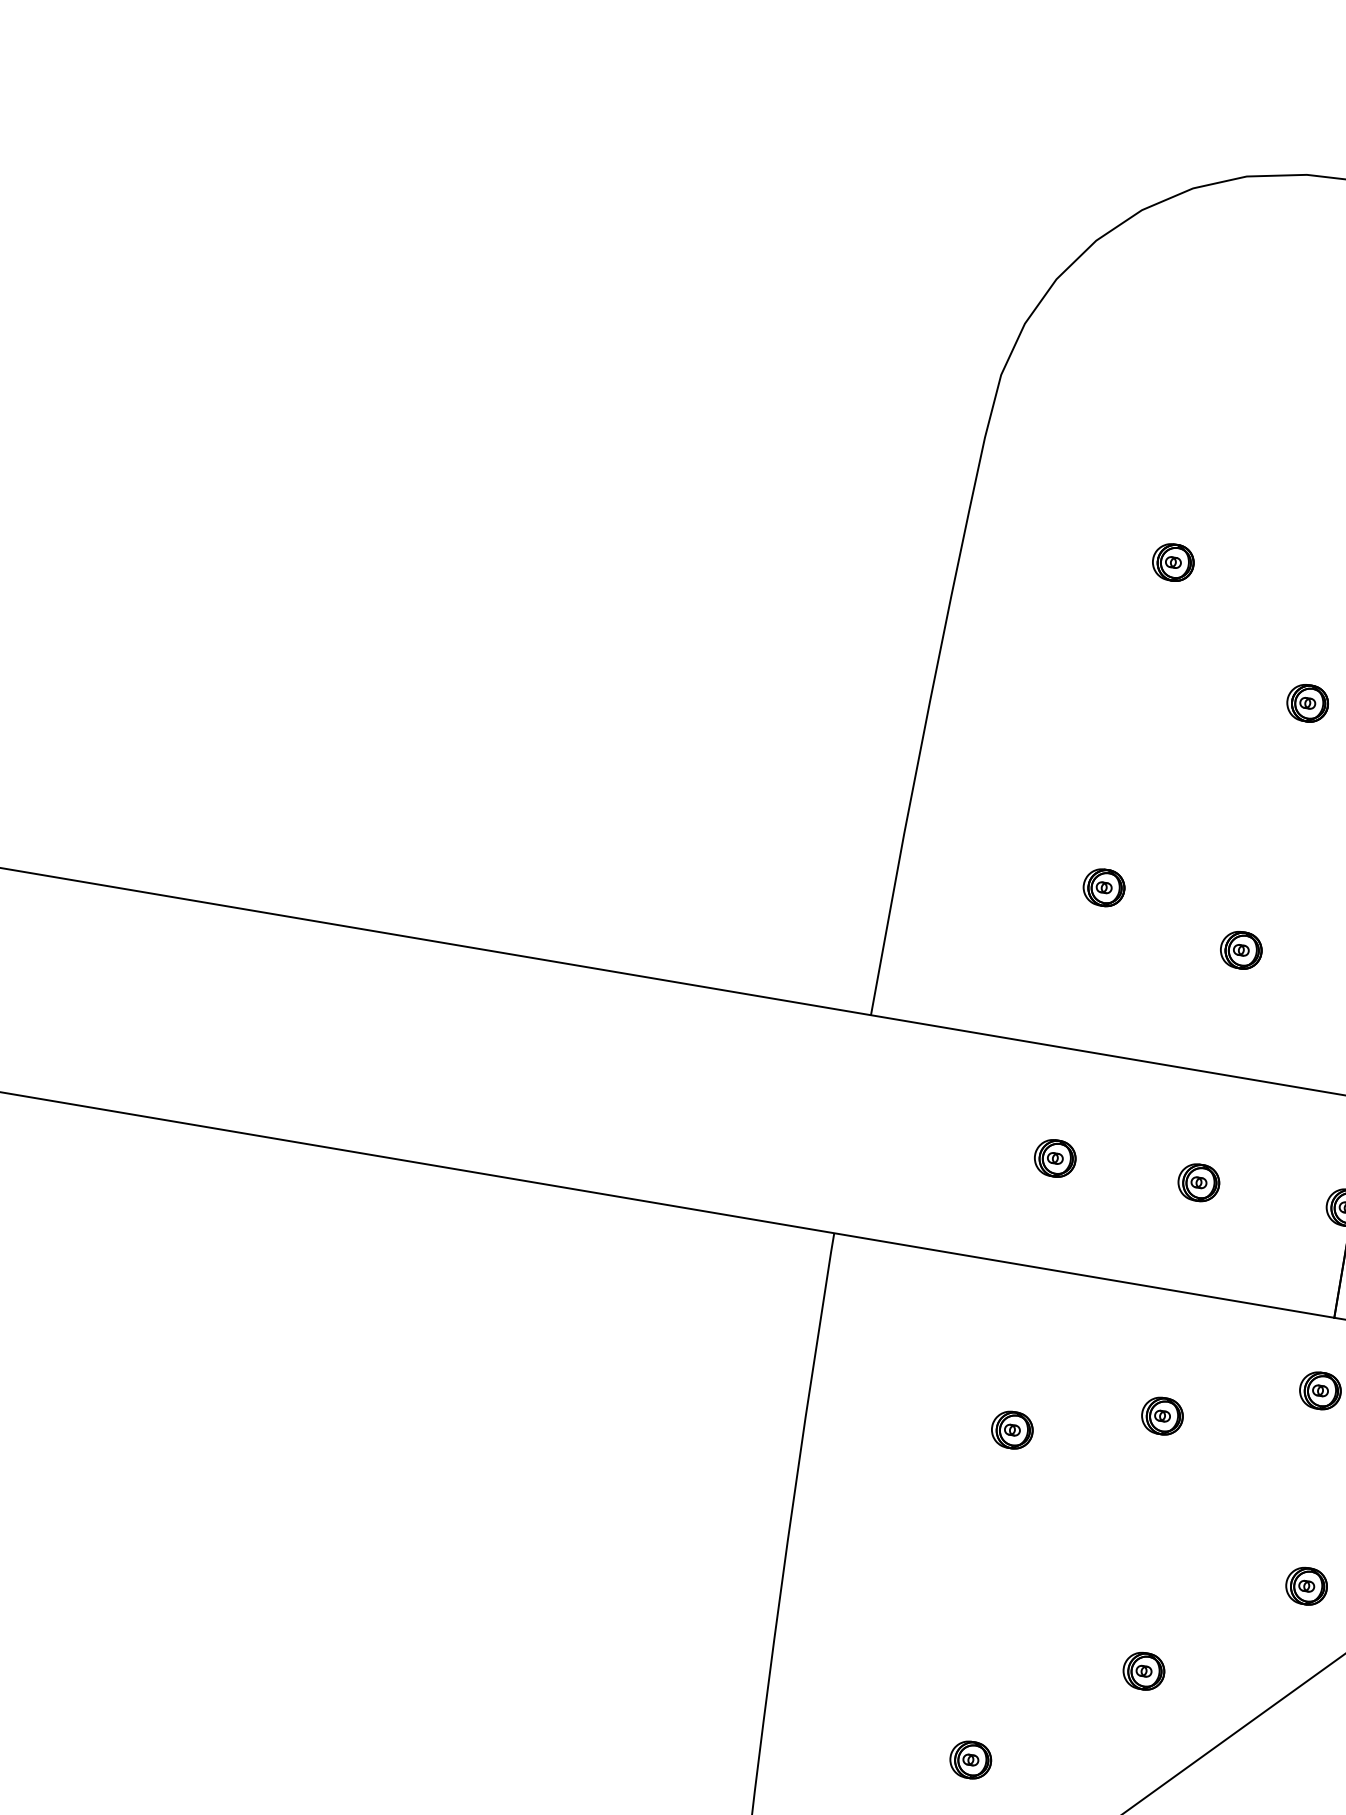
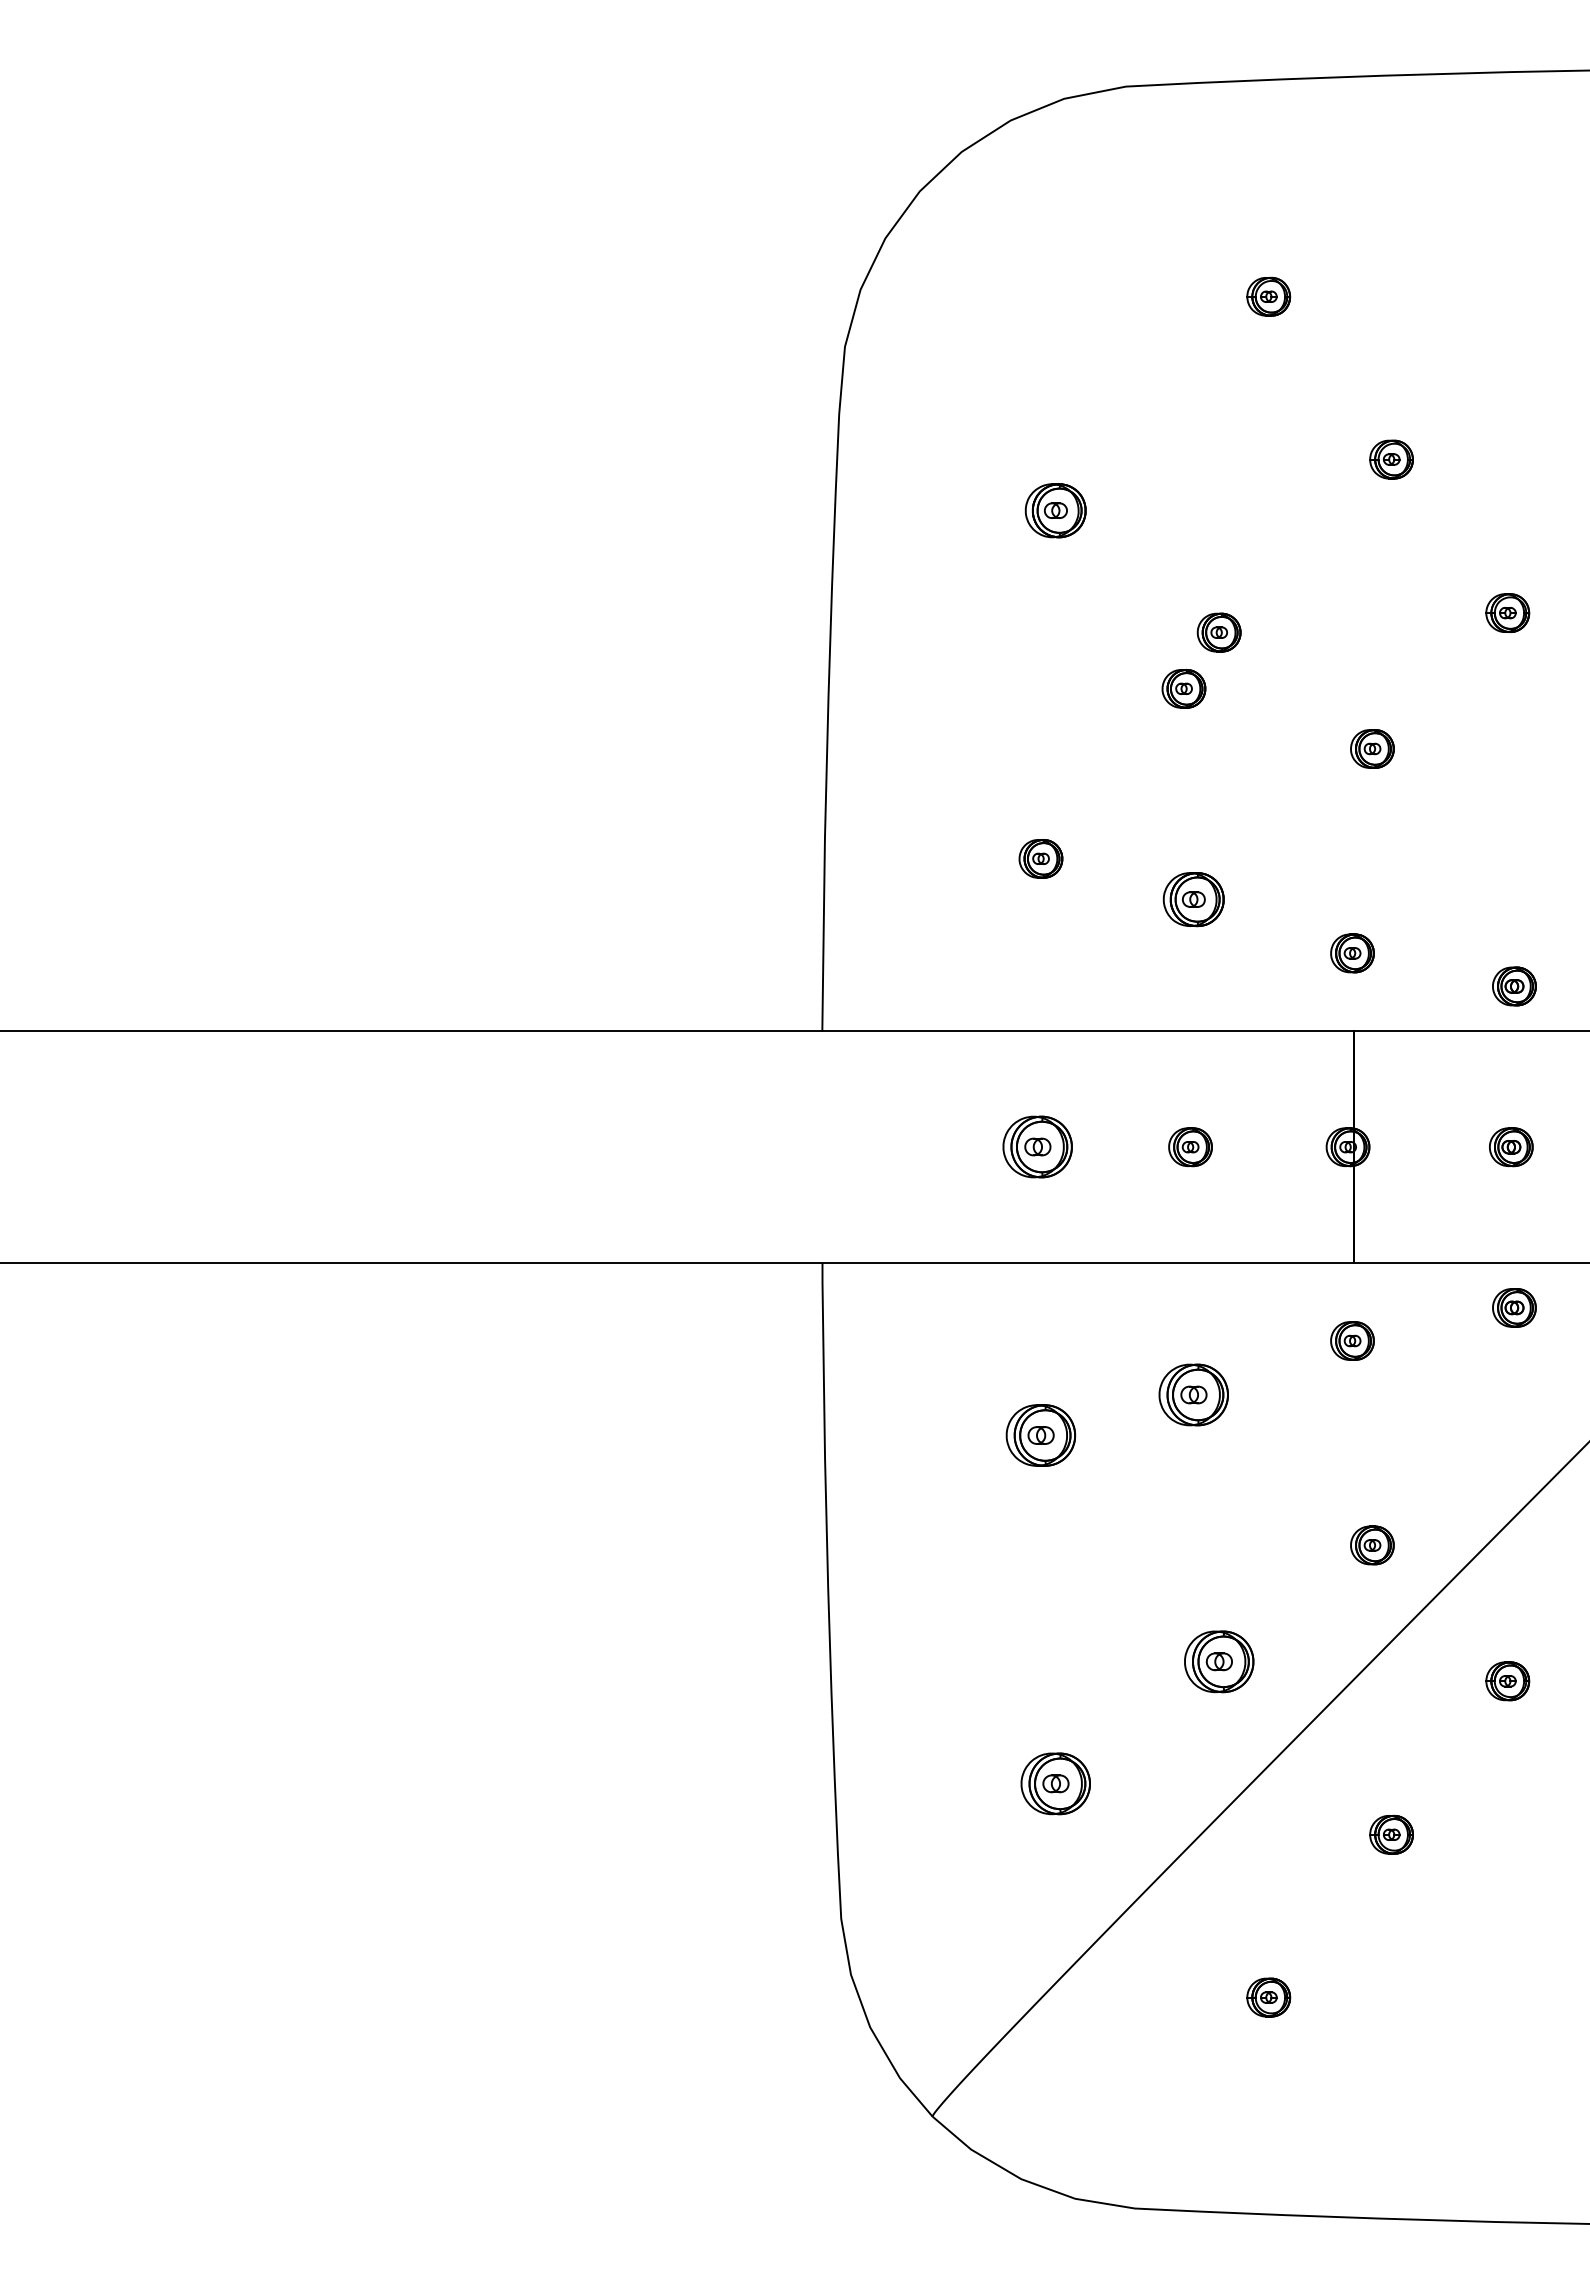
part: (1173, 562) -> (1055, 510), size x1.4
part: (1265, 750) -> (1183, 688), added
part: (1241, 950) -> (1193, 899), size x1.4
part: (1054, 1158) -> (1037, 1147), size x1.6
part: (1162, 1415) -> (1193, 1394), size x1.6
part: (1011, 1430) -> (1040, 1435), size x1.6
part: (1143, 1670) -> (1218, 1661), size x1.6
part: (970, 1759) -> (1055, 1783), size x1.6

